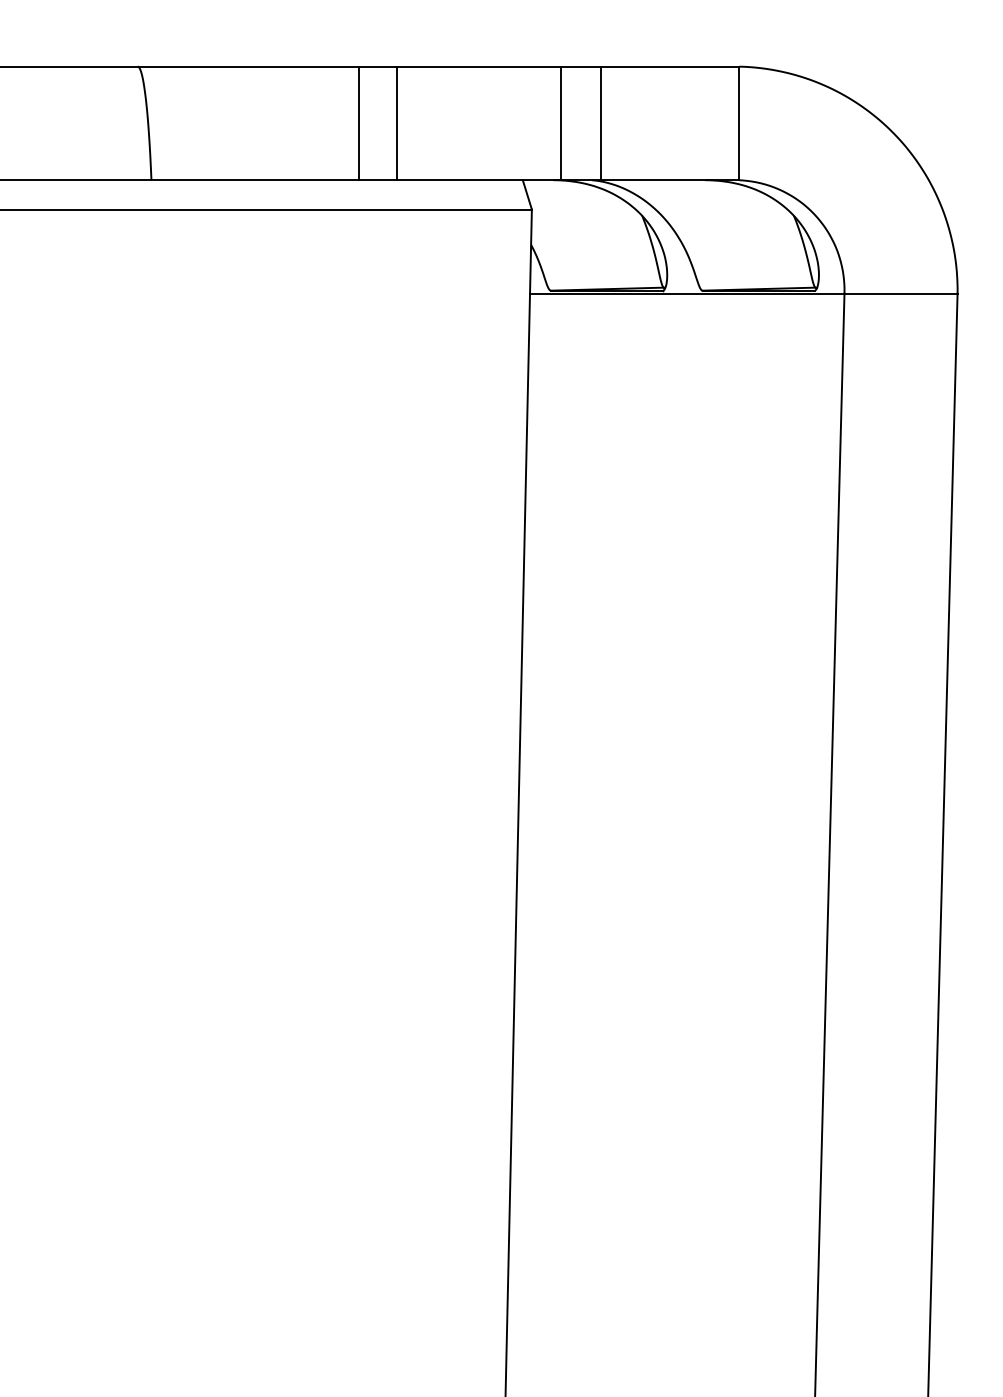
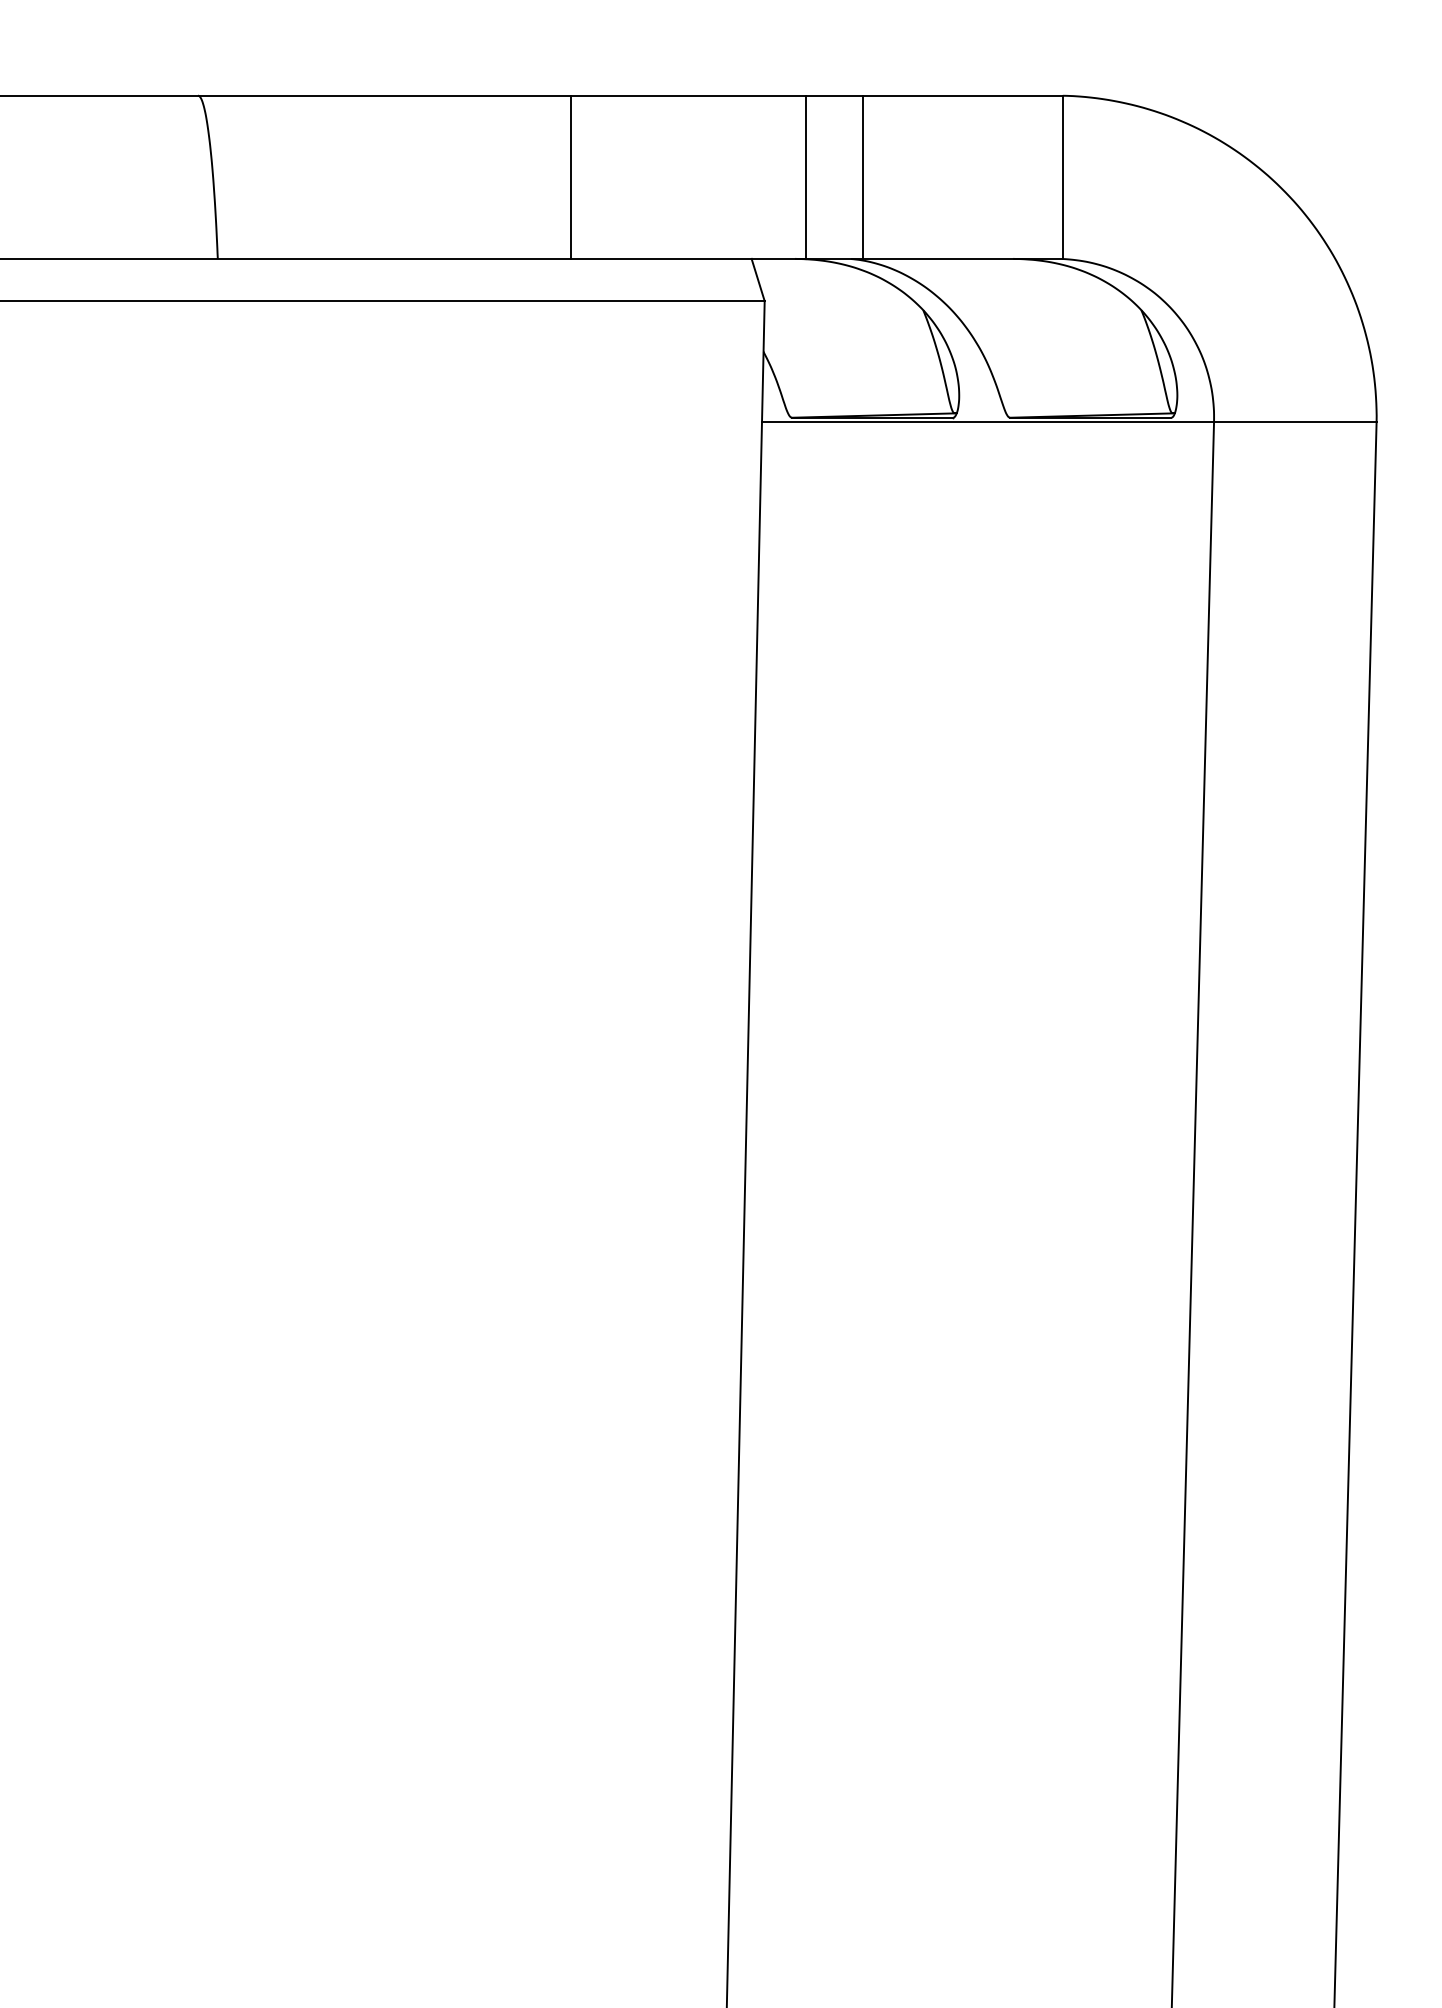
line: (358, 123) -> (515, 177), removed

